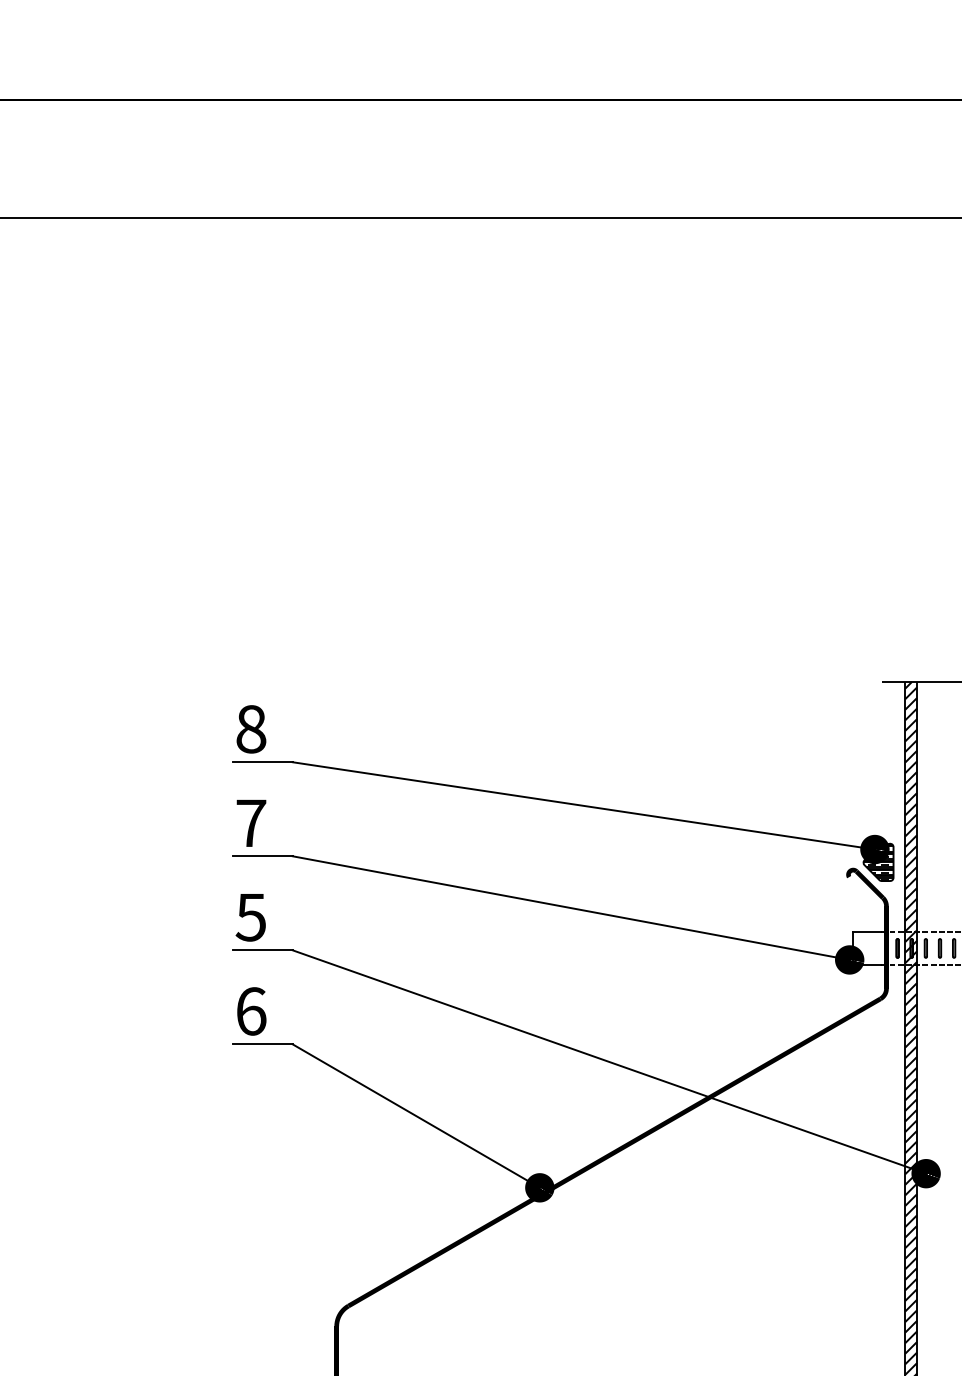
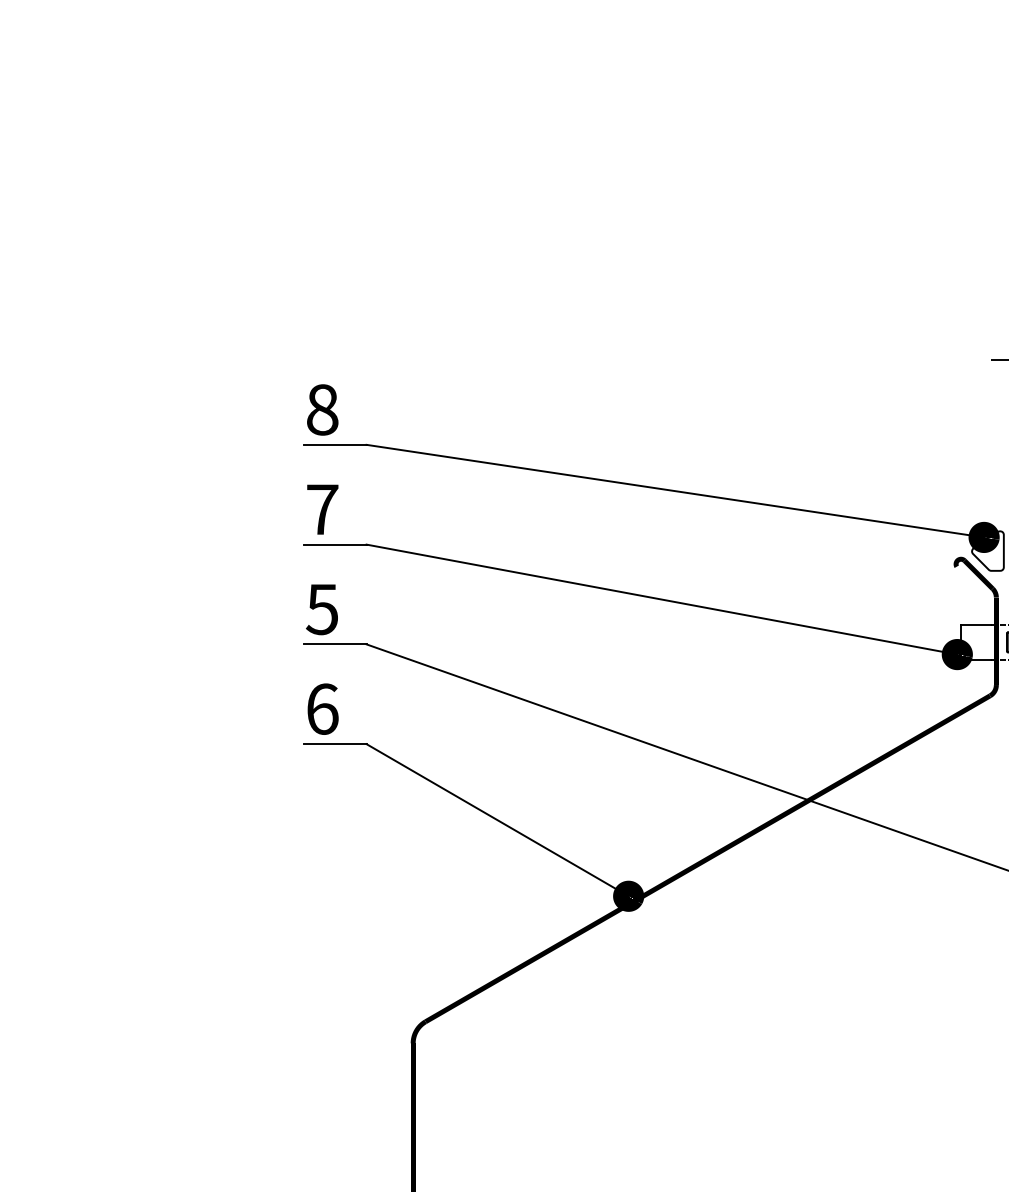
hatch: (878, 861) -> (987, 550), removed

